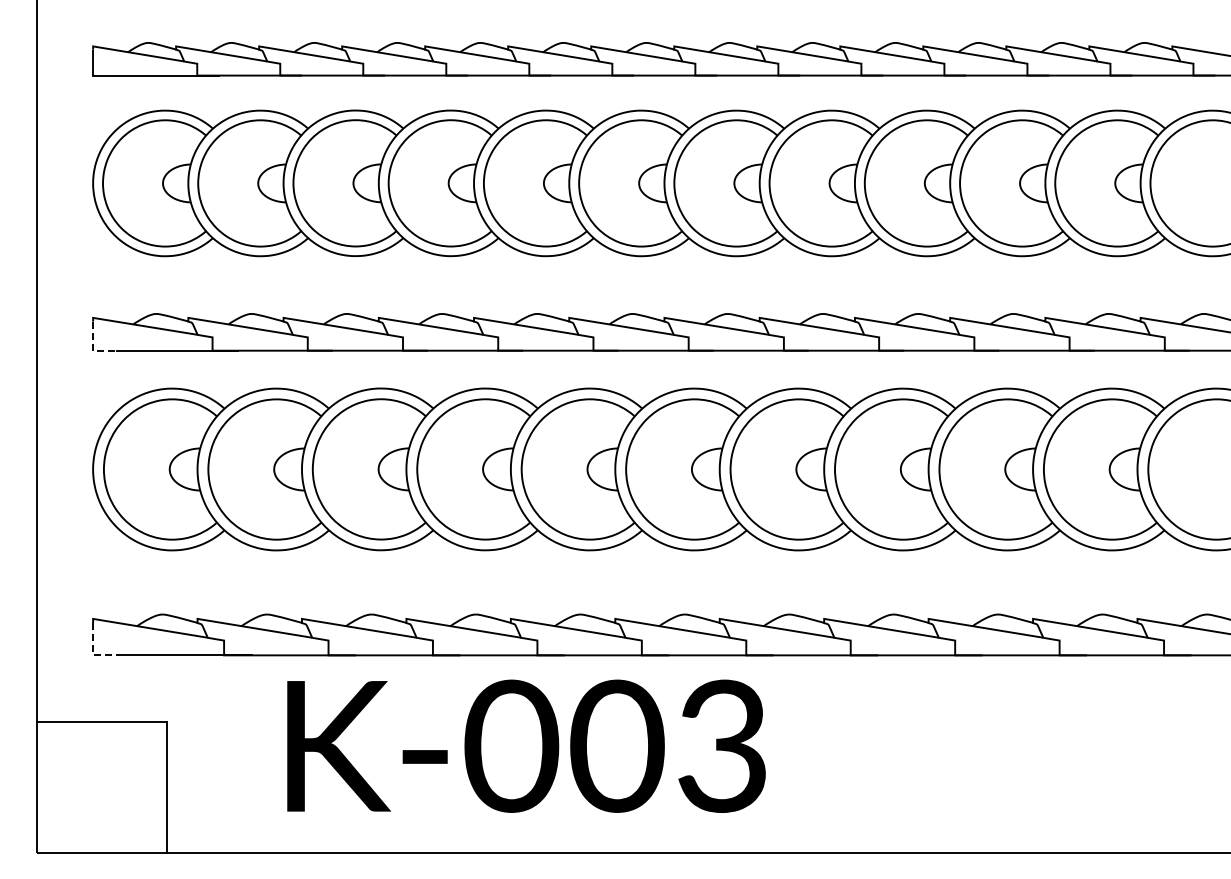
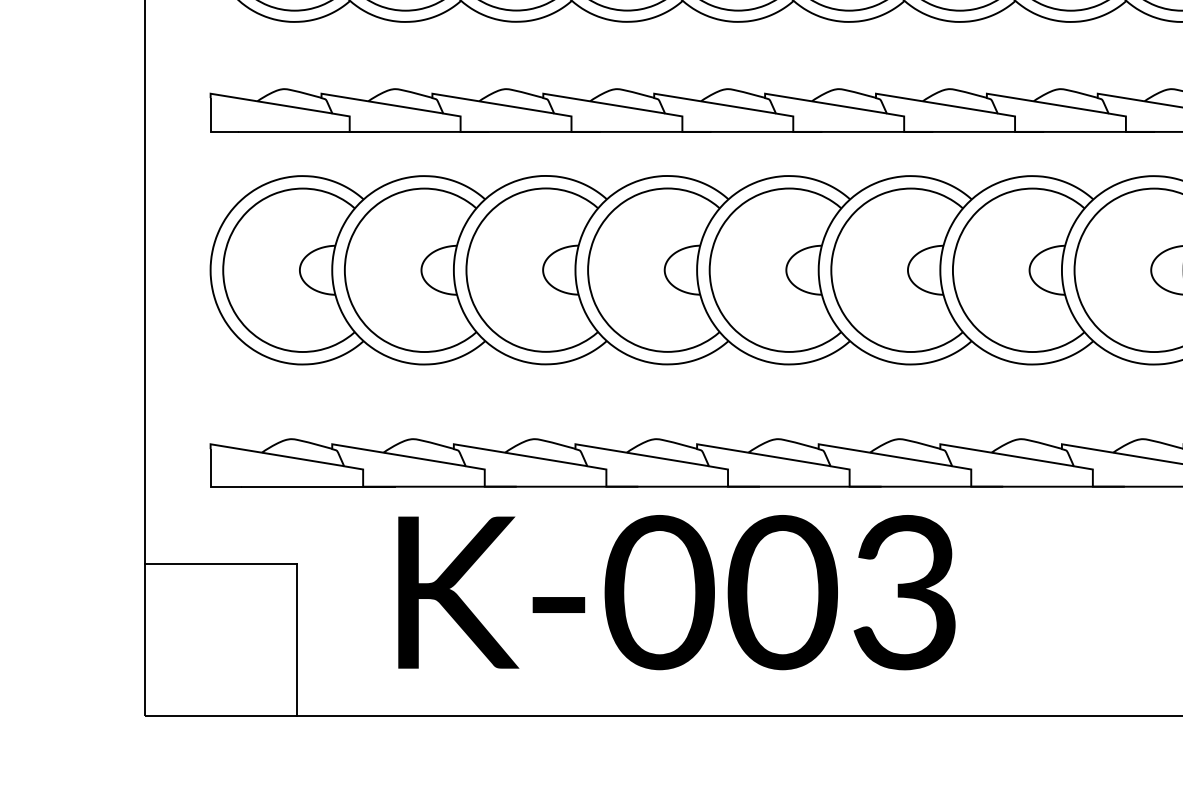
line: (93, 348) -> (211, 129), dashed -> solid
line: (93, 653) -> (211, 484), dashed -> solid
text: (526, 745) -> (676, 591), moved

